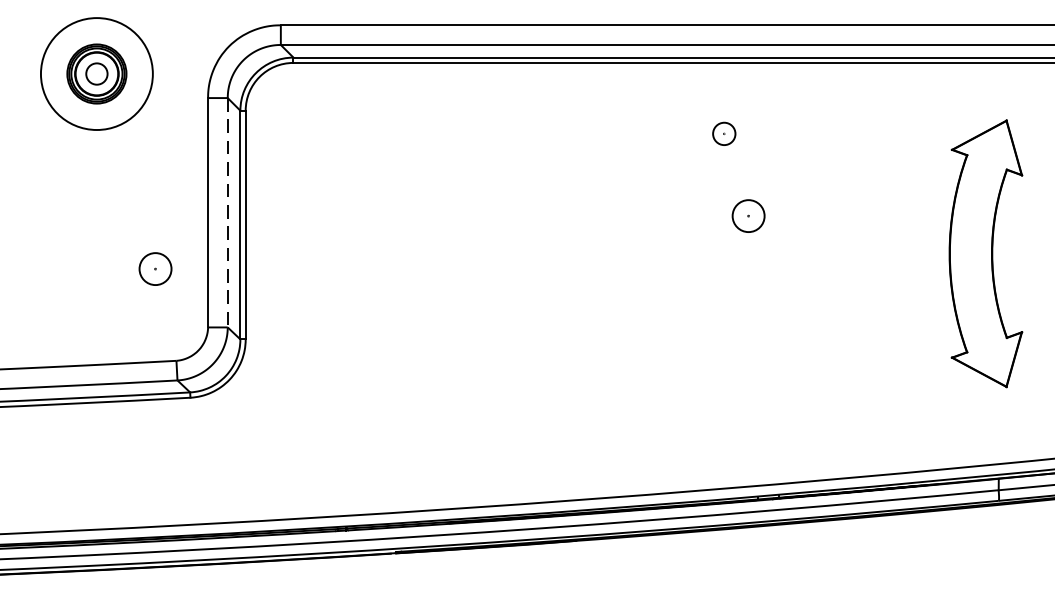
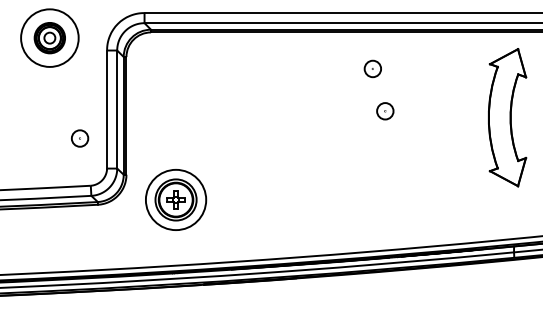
part: (723, 132) -> (372, 68), size x1.43
line: (228, 214) -> (117, 110), dashed -> solid
part: (986, 253) -> (507, 117), moved
part: (342, 387) -> (176, 199), added

